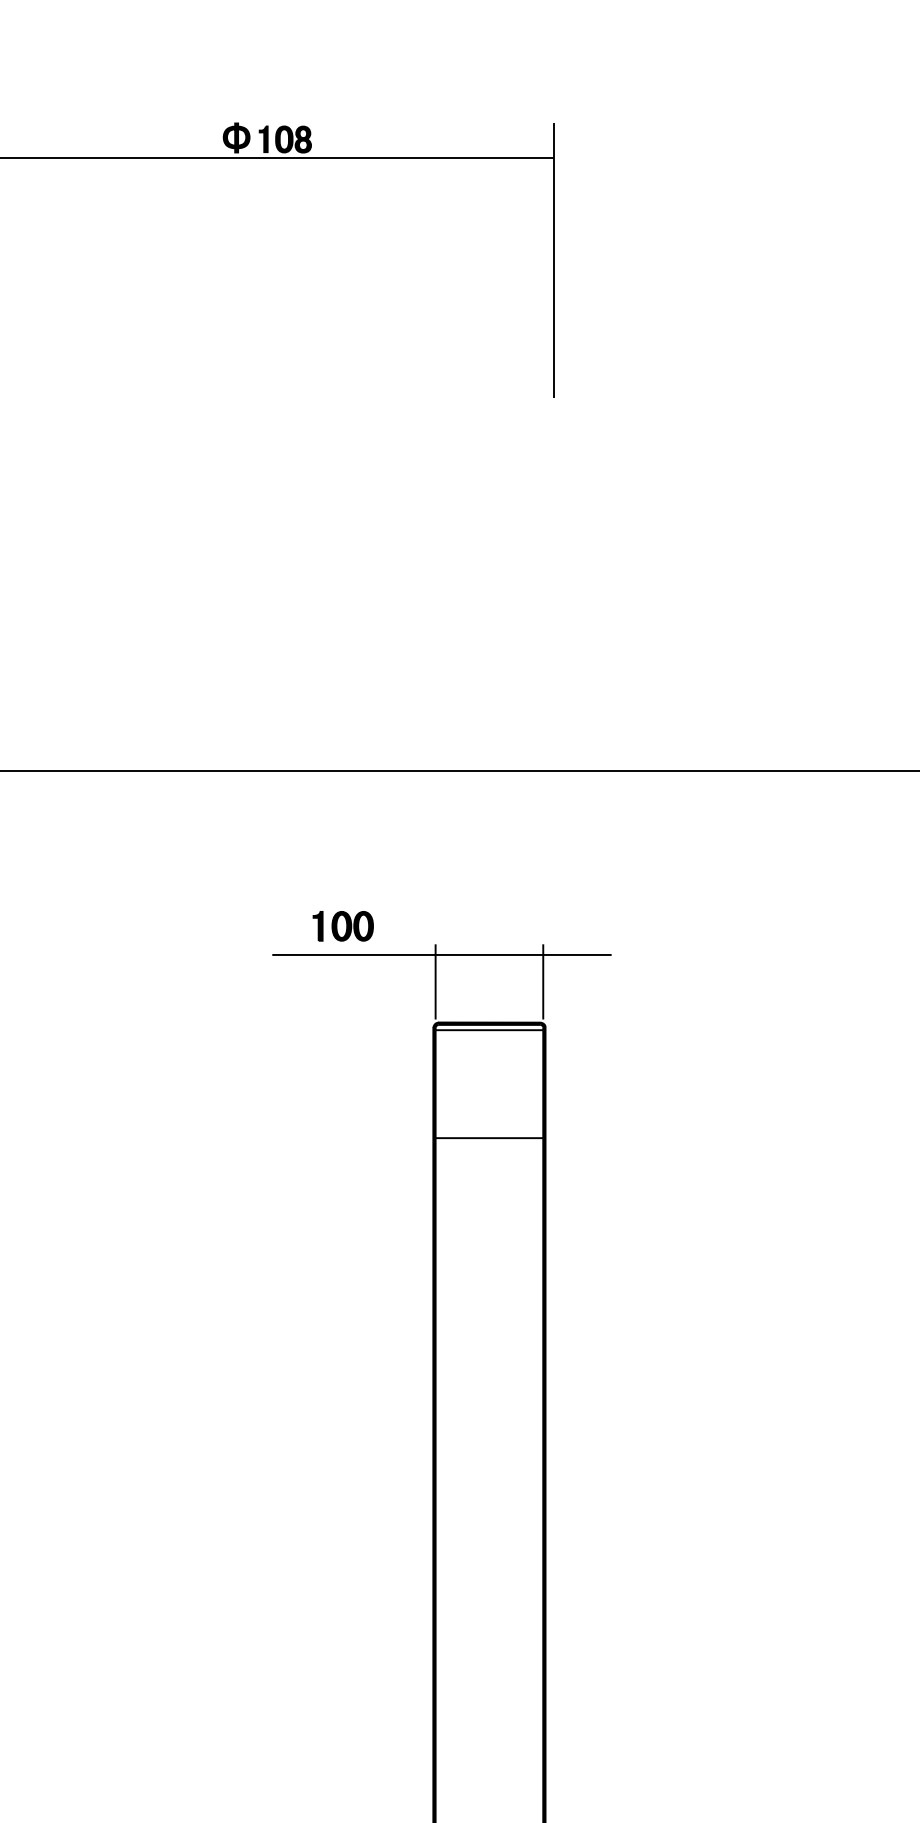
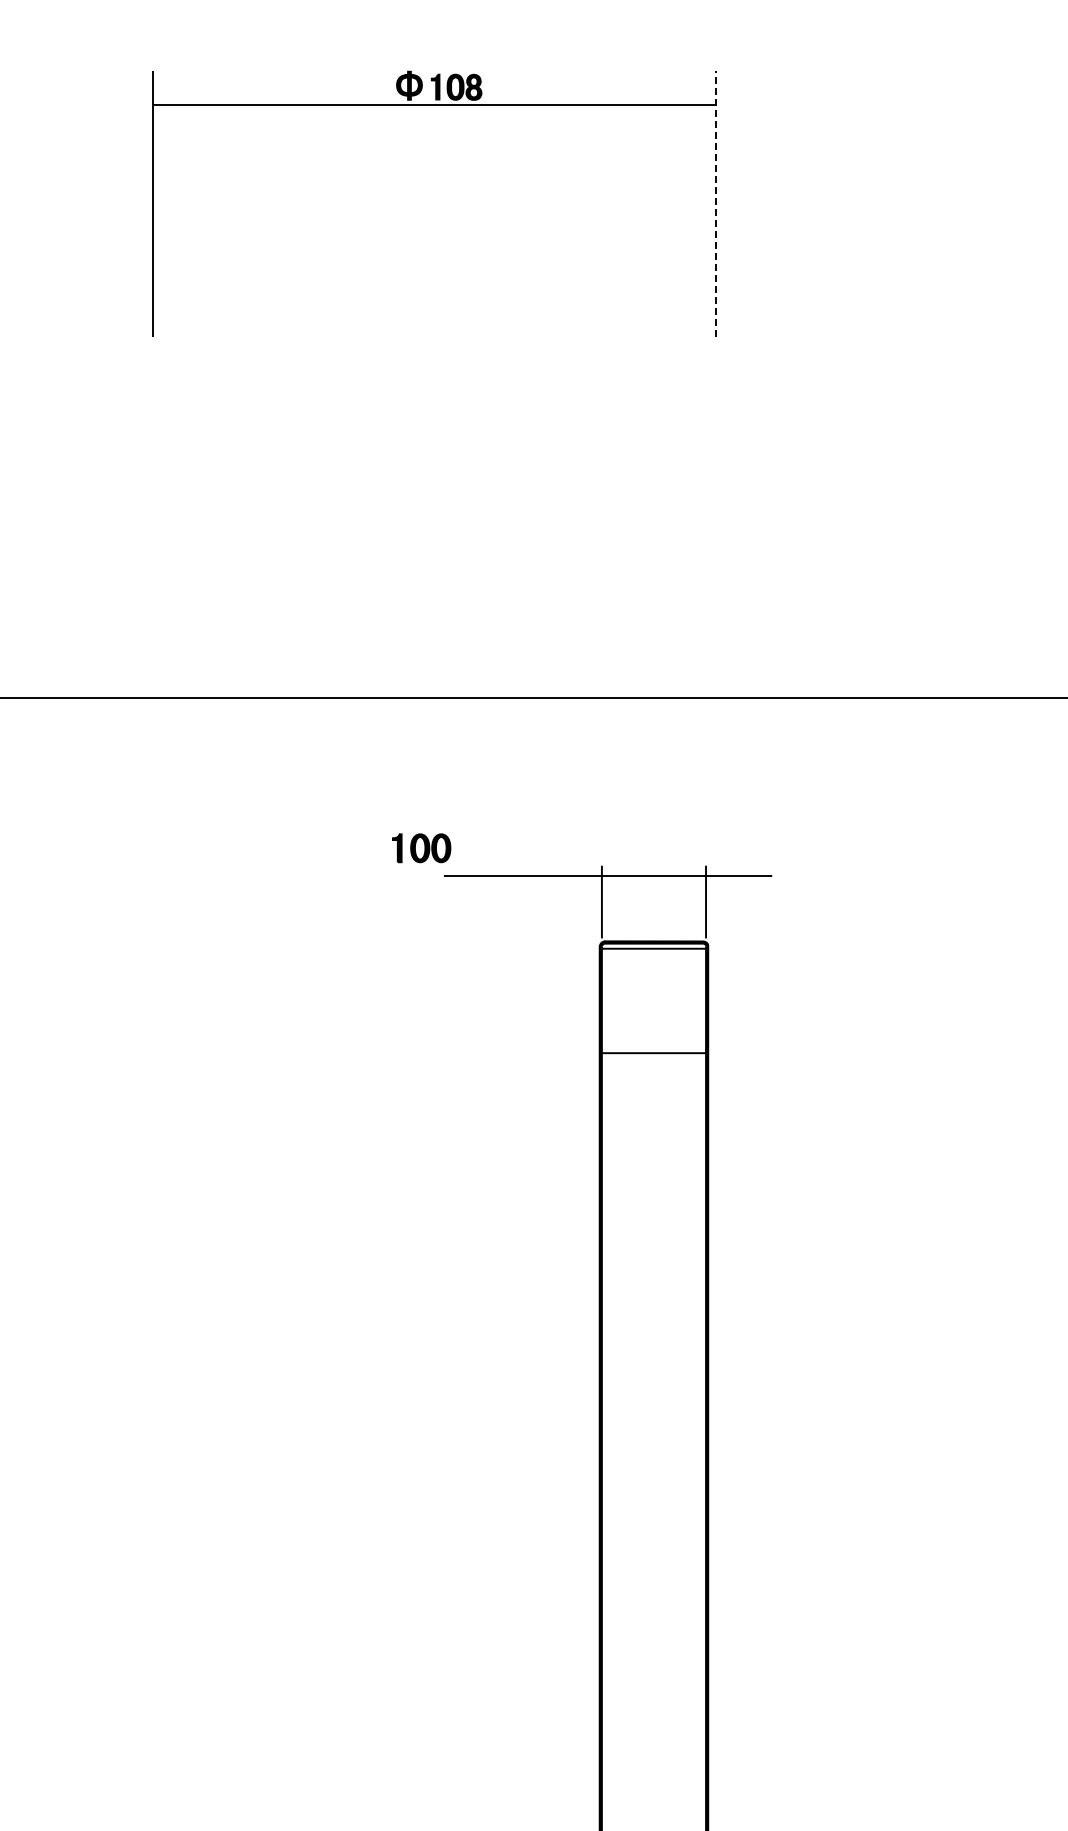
line: (554, 260) -> (716, 204), solid -> dashed
part: (343, 926) -> (421, 848), moved

